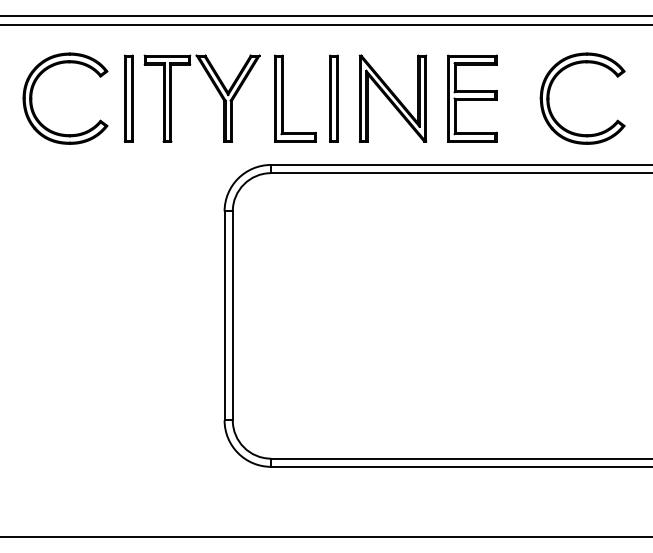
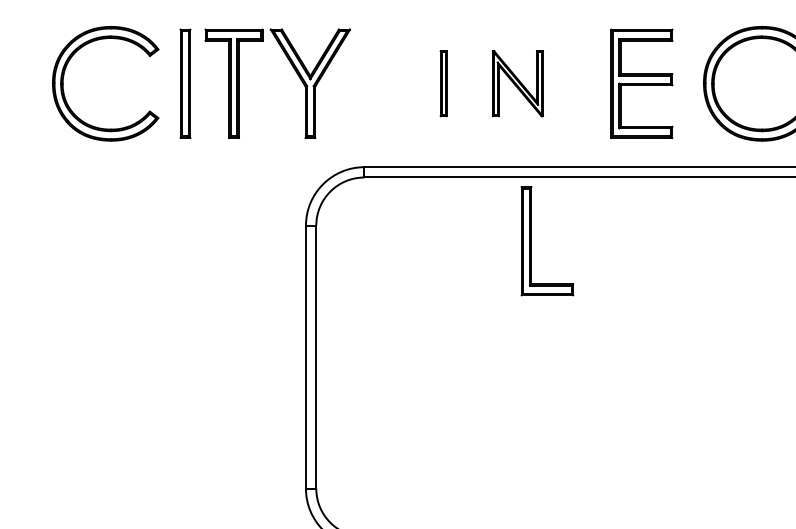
part: (283, 98) -> (532, 240), moved
part: (333, 98) -> (443, 83), size x0.6
part: (392, 98) -> (517, 83), size x0.6
part: (472, 98) -> (641, 83), moved

